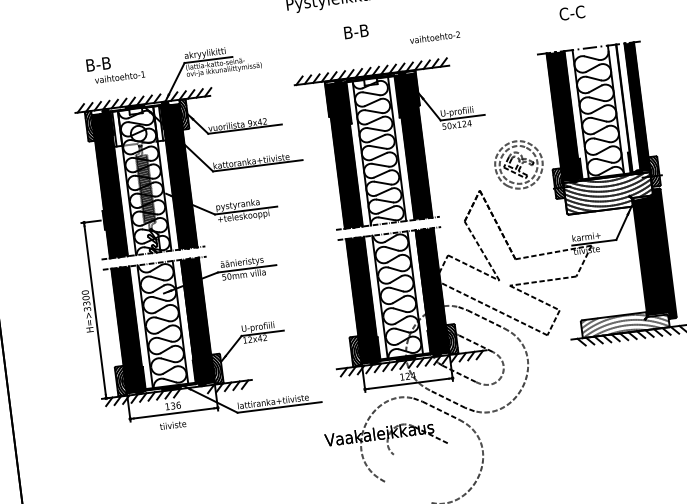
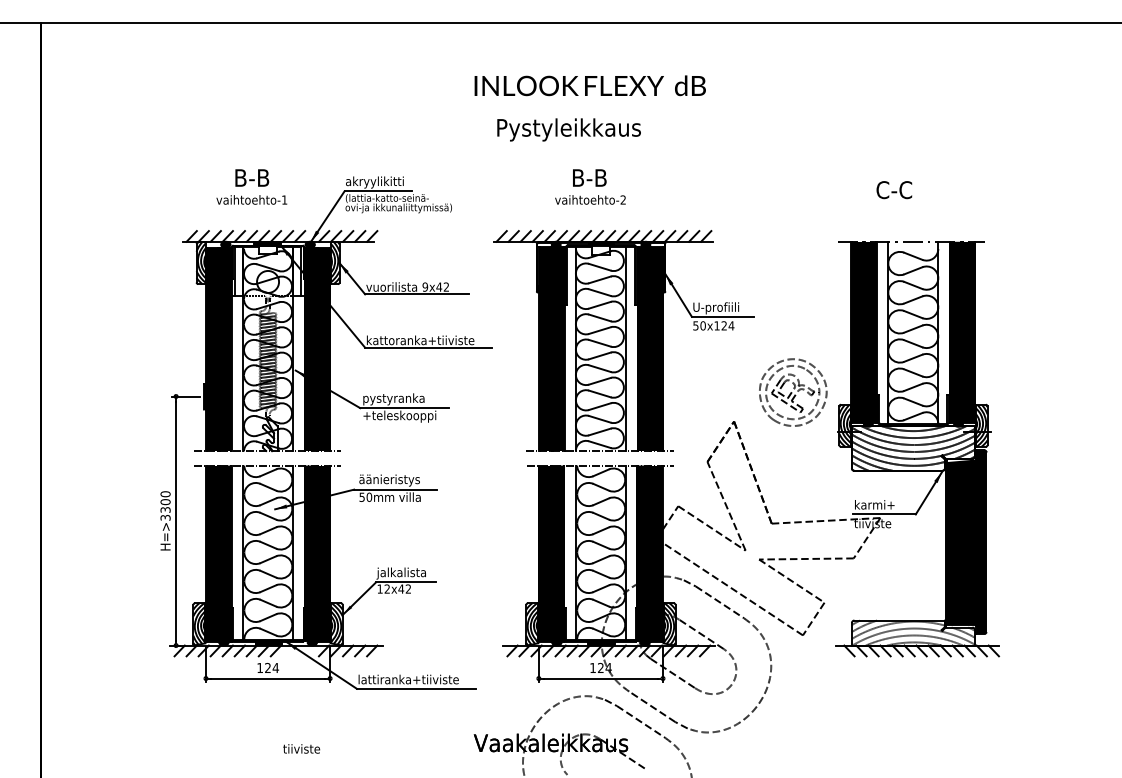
text: (434, 37) -> (590, 199), moved
text: (98, 63) -> (252, 177), moved
fill: (627, 107) -> (955, 331), added
text: (258, 327) -> (400, 573), U-profiili -> jalkalista
text: (175, 405) -> (271, 667), 136 -> 124
text: (172, 424) -> (301, 748), moved

